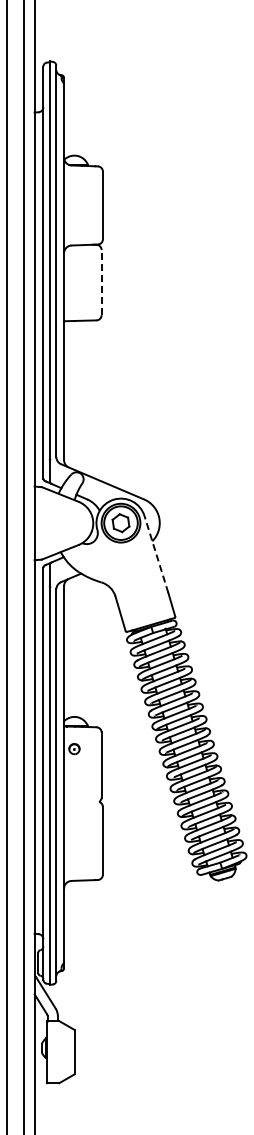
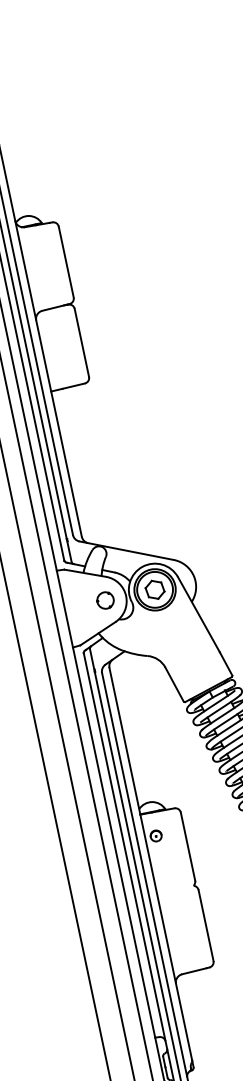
line: (101, 282) -> (81, 342), dashed -> solid
part: (73, 522) -> (105, 599), added
line: (156, 553) -> (198, 613), dashed -> solid

